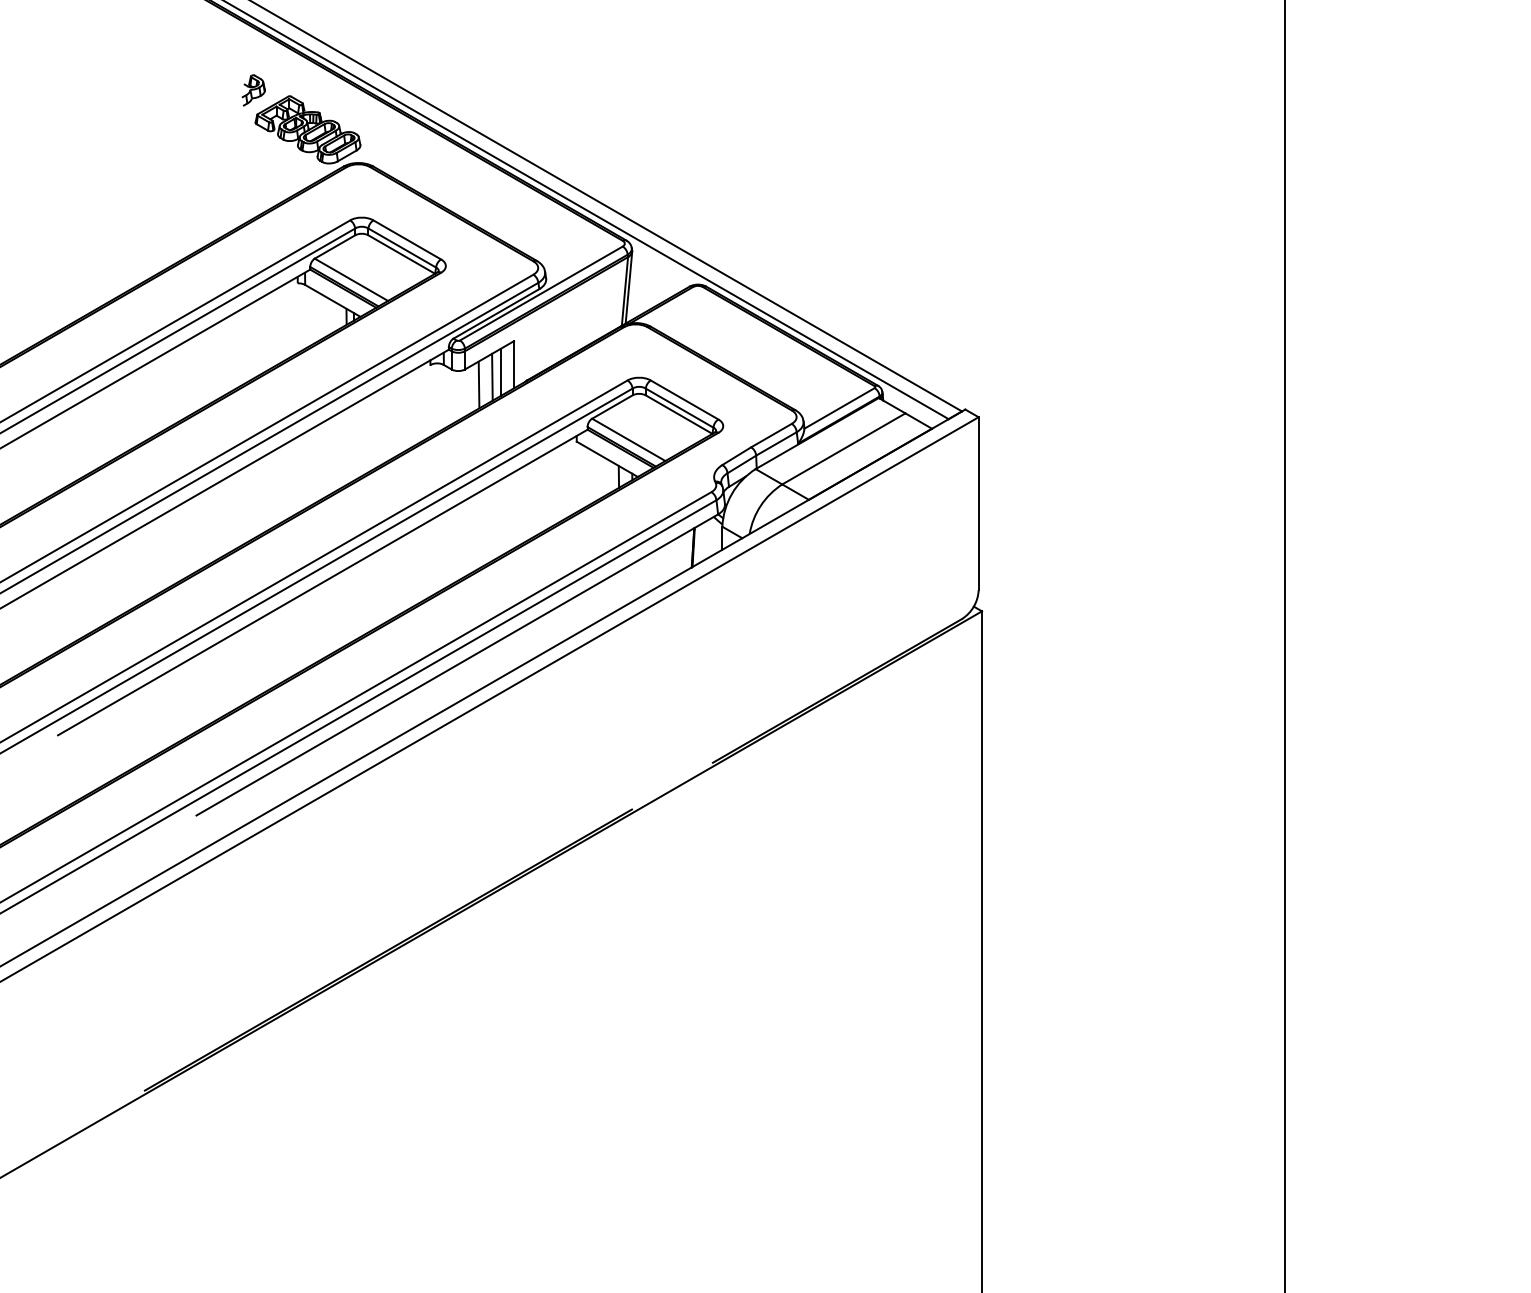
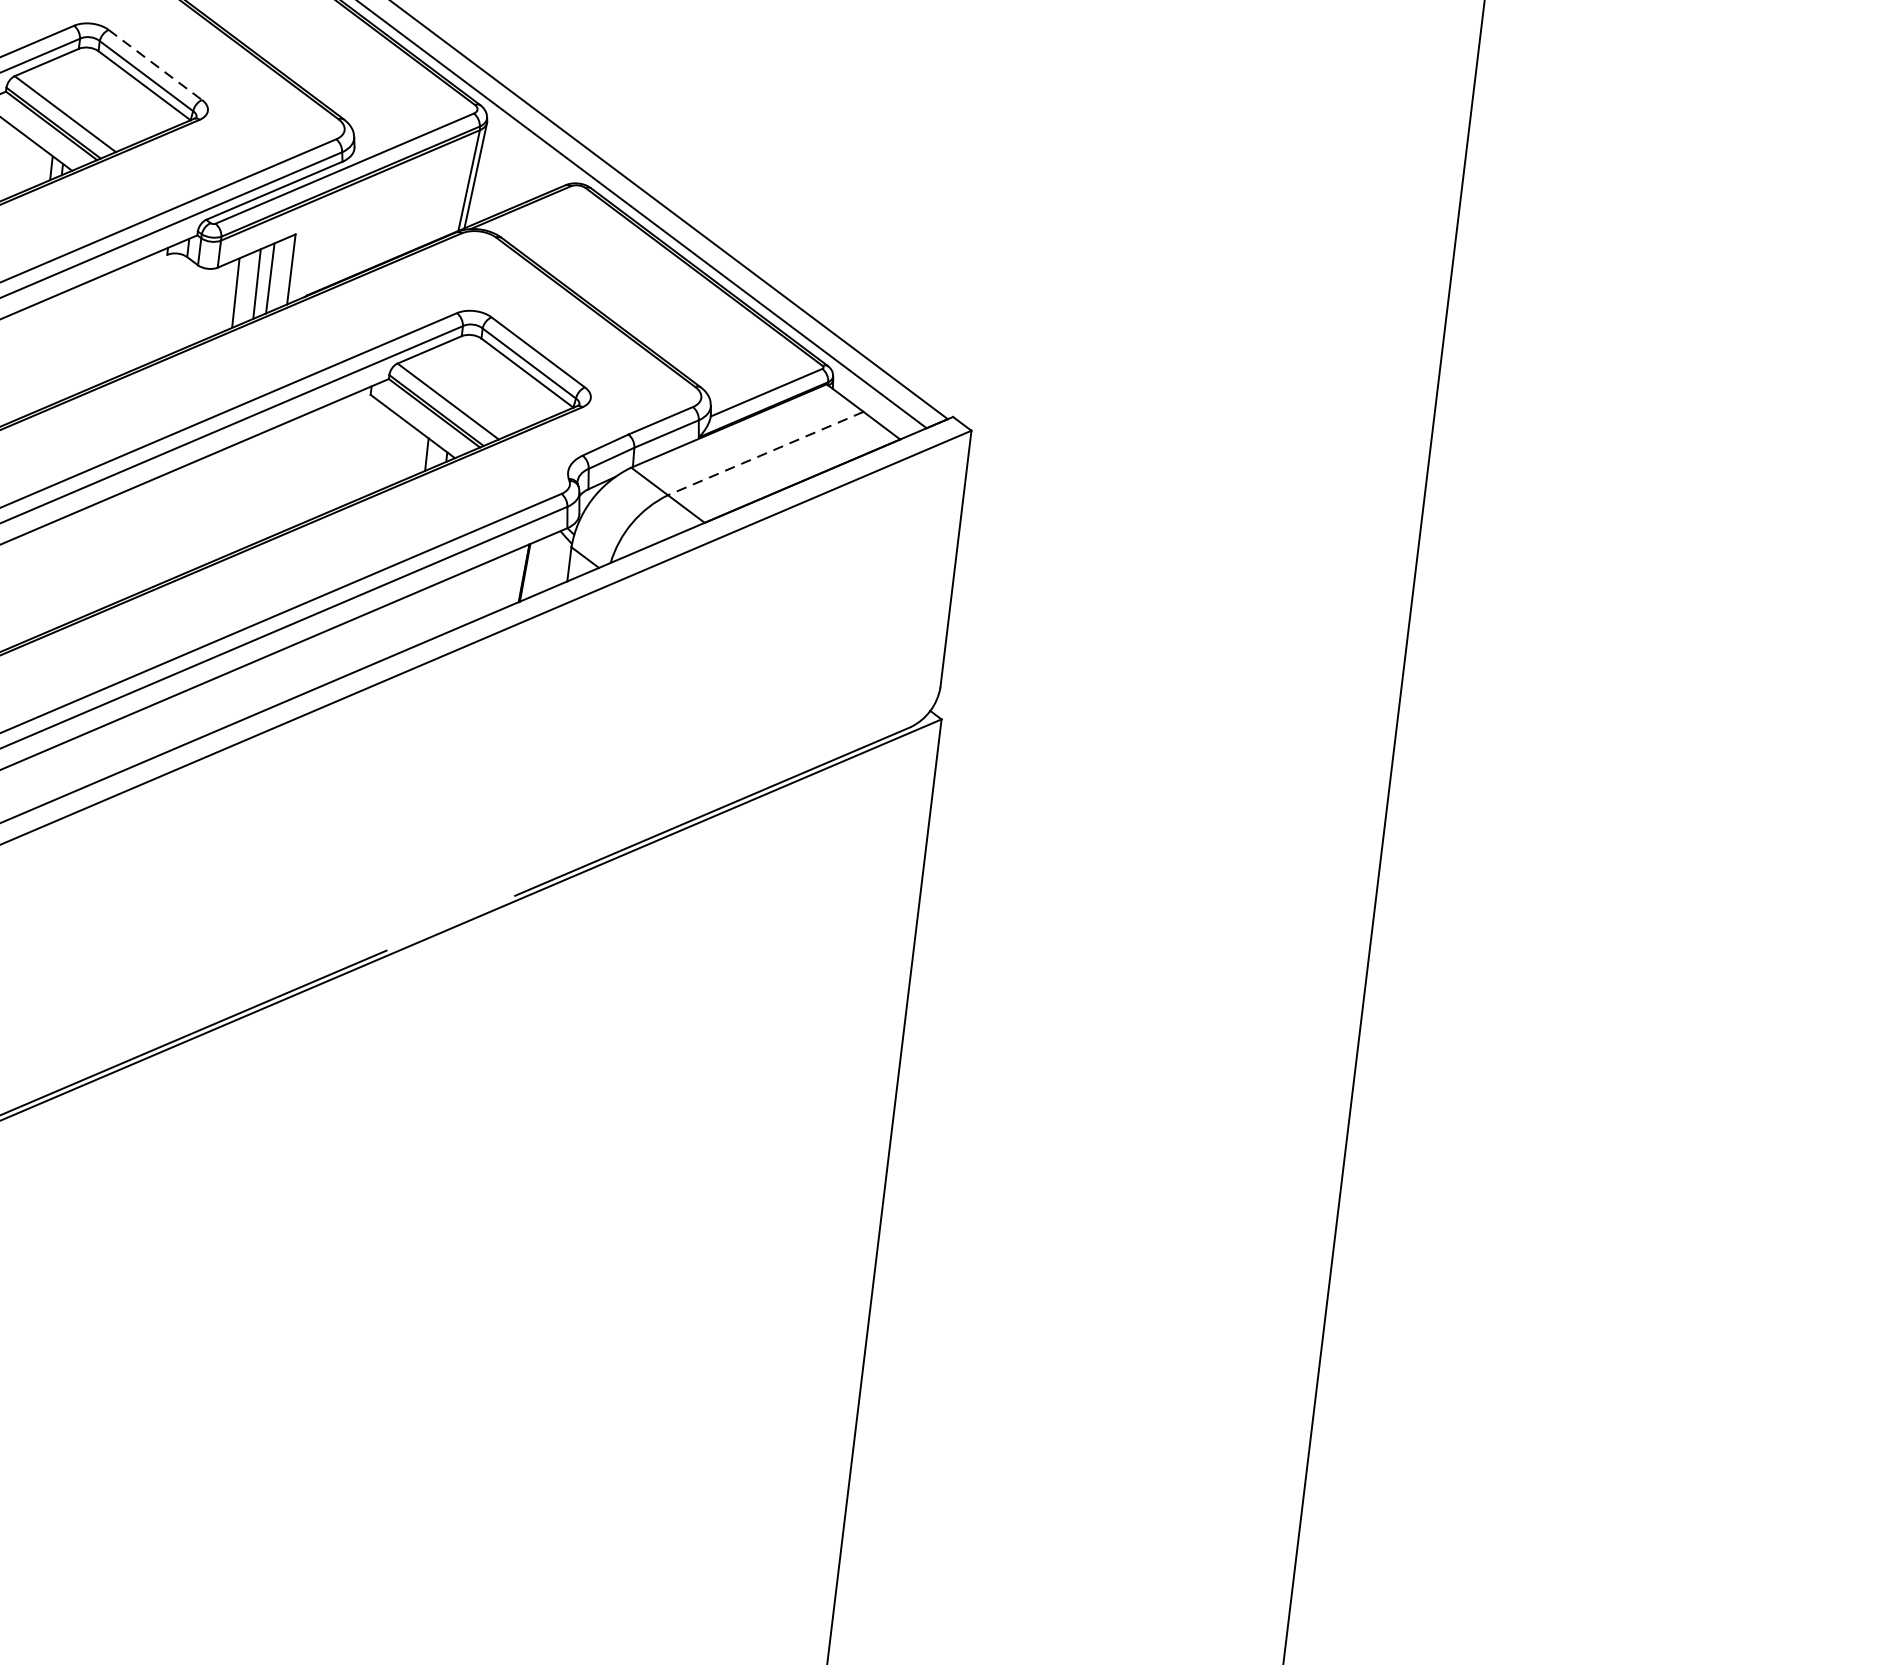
line: (407, 240) -> (155, 65), solid -> dashed
line: (843, 449) -> (765, 454), solid -> dashed

